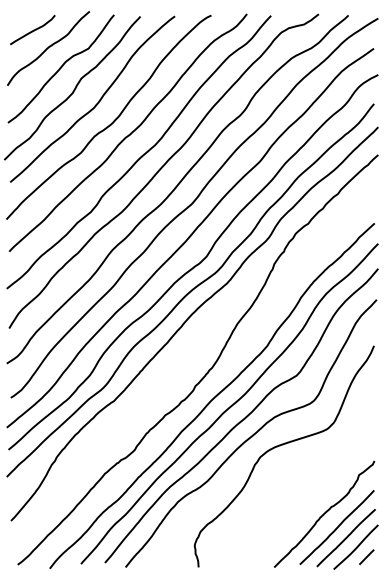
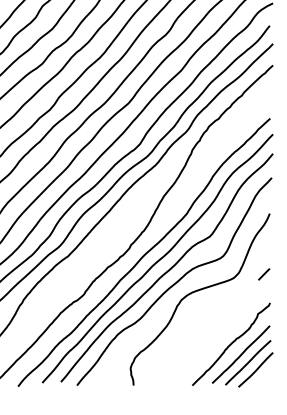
line: (366, 556) -> (263, 273), moved

